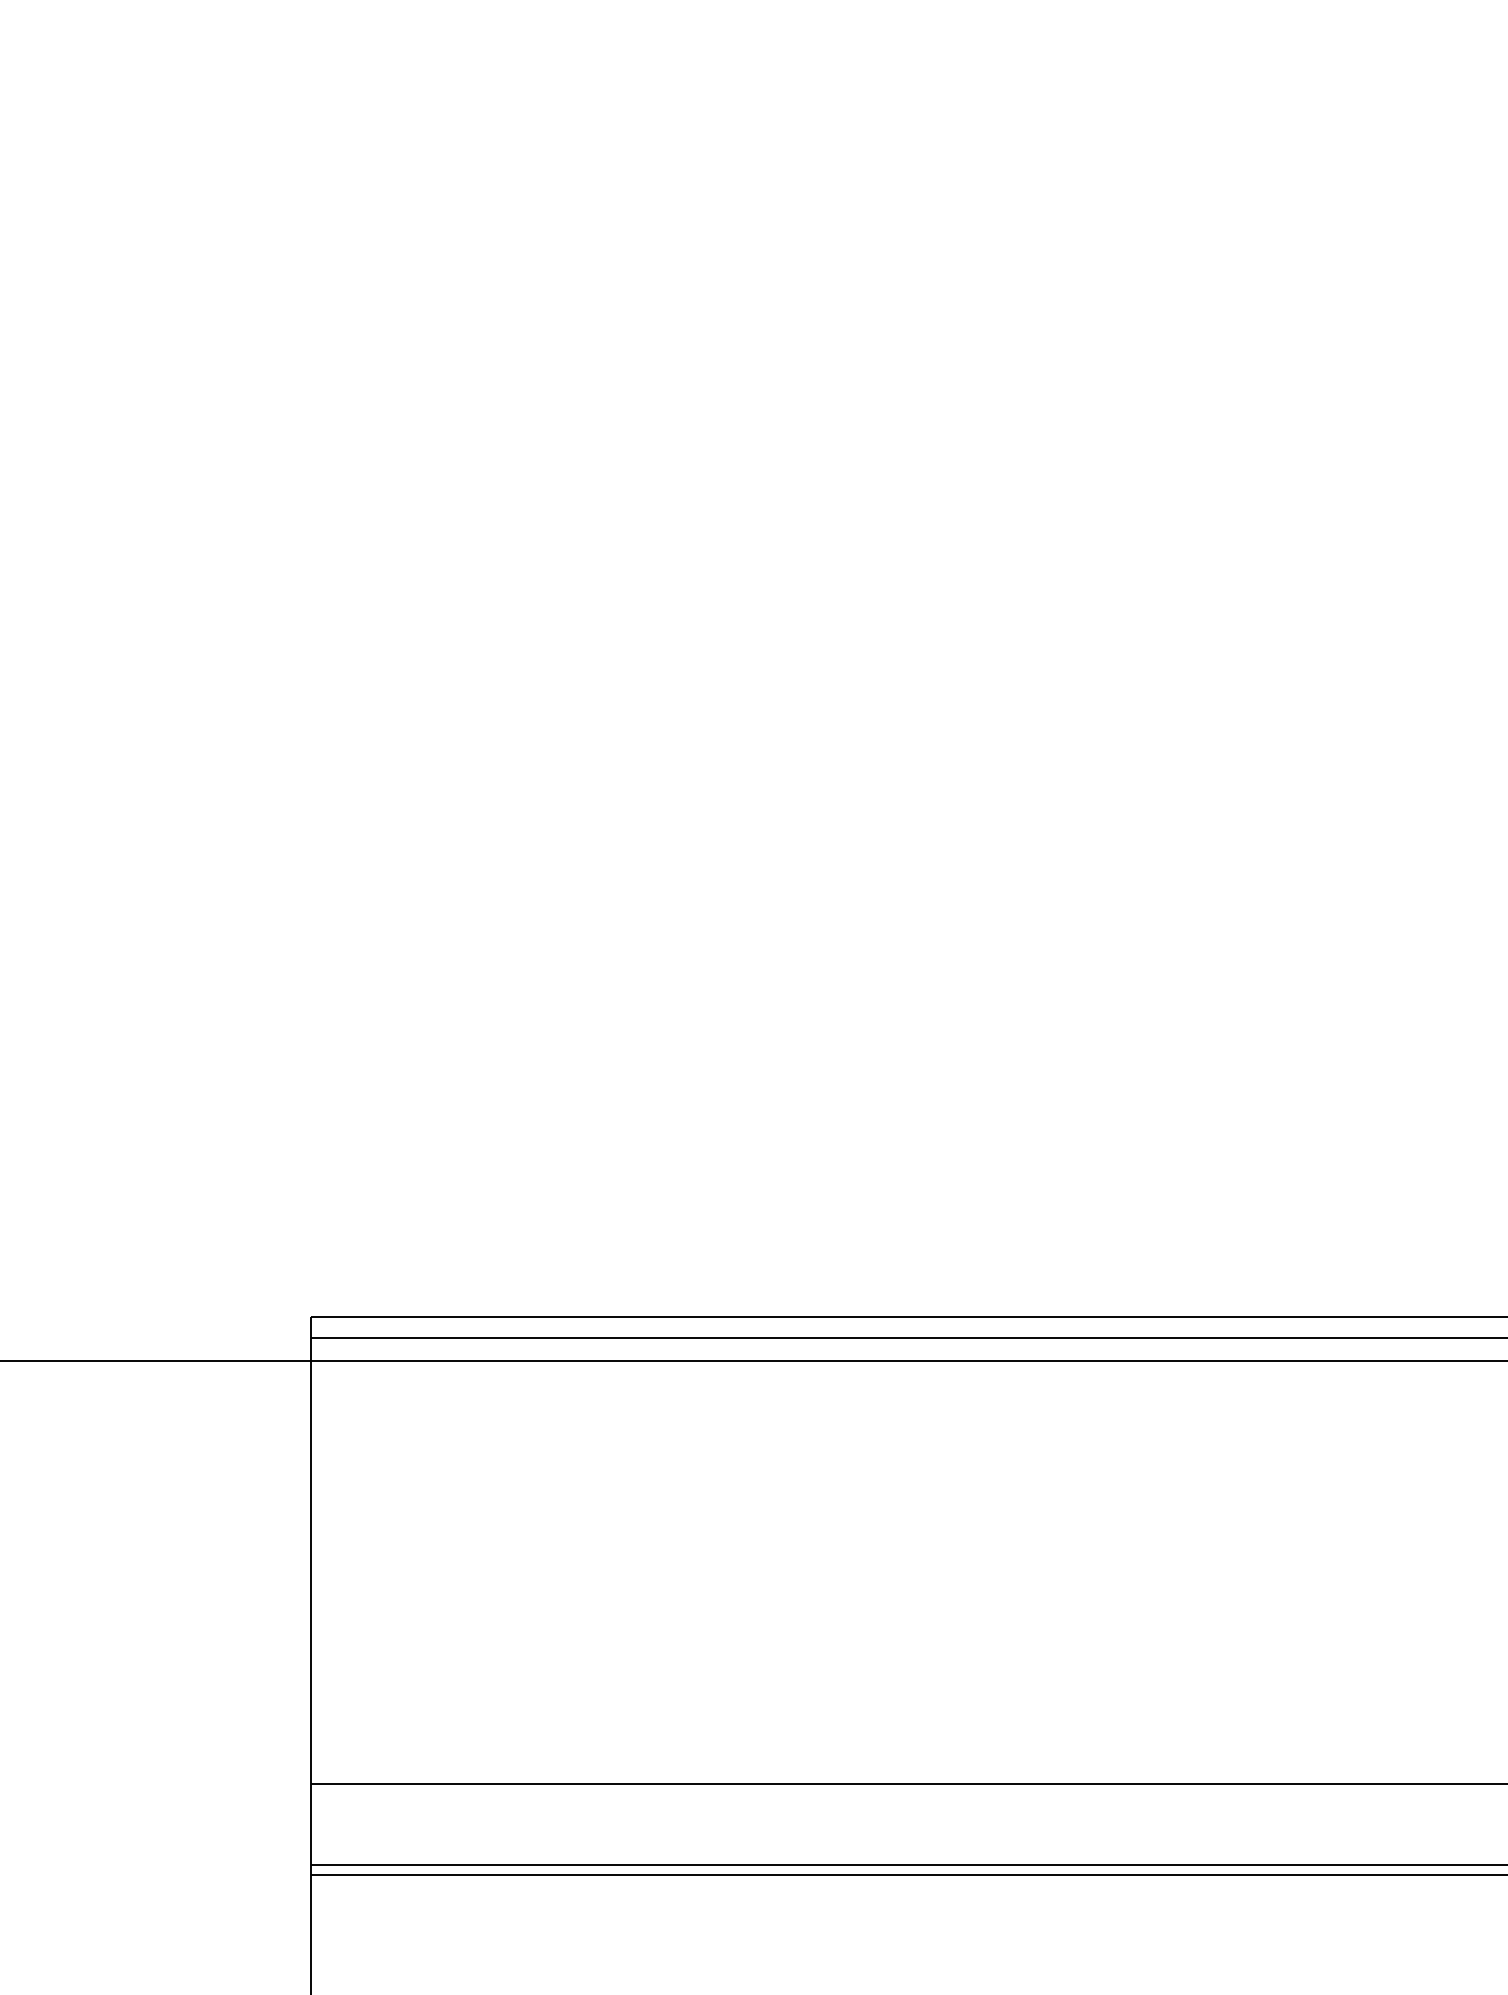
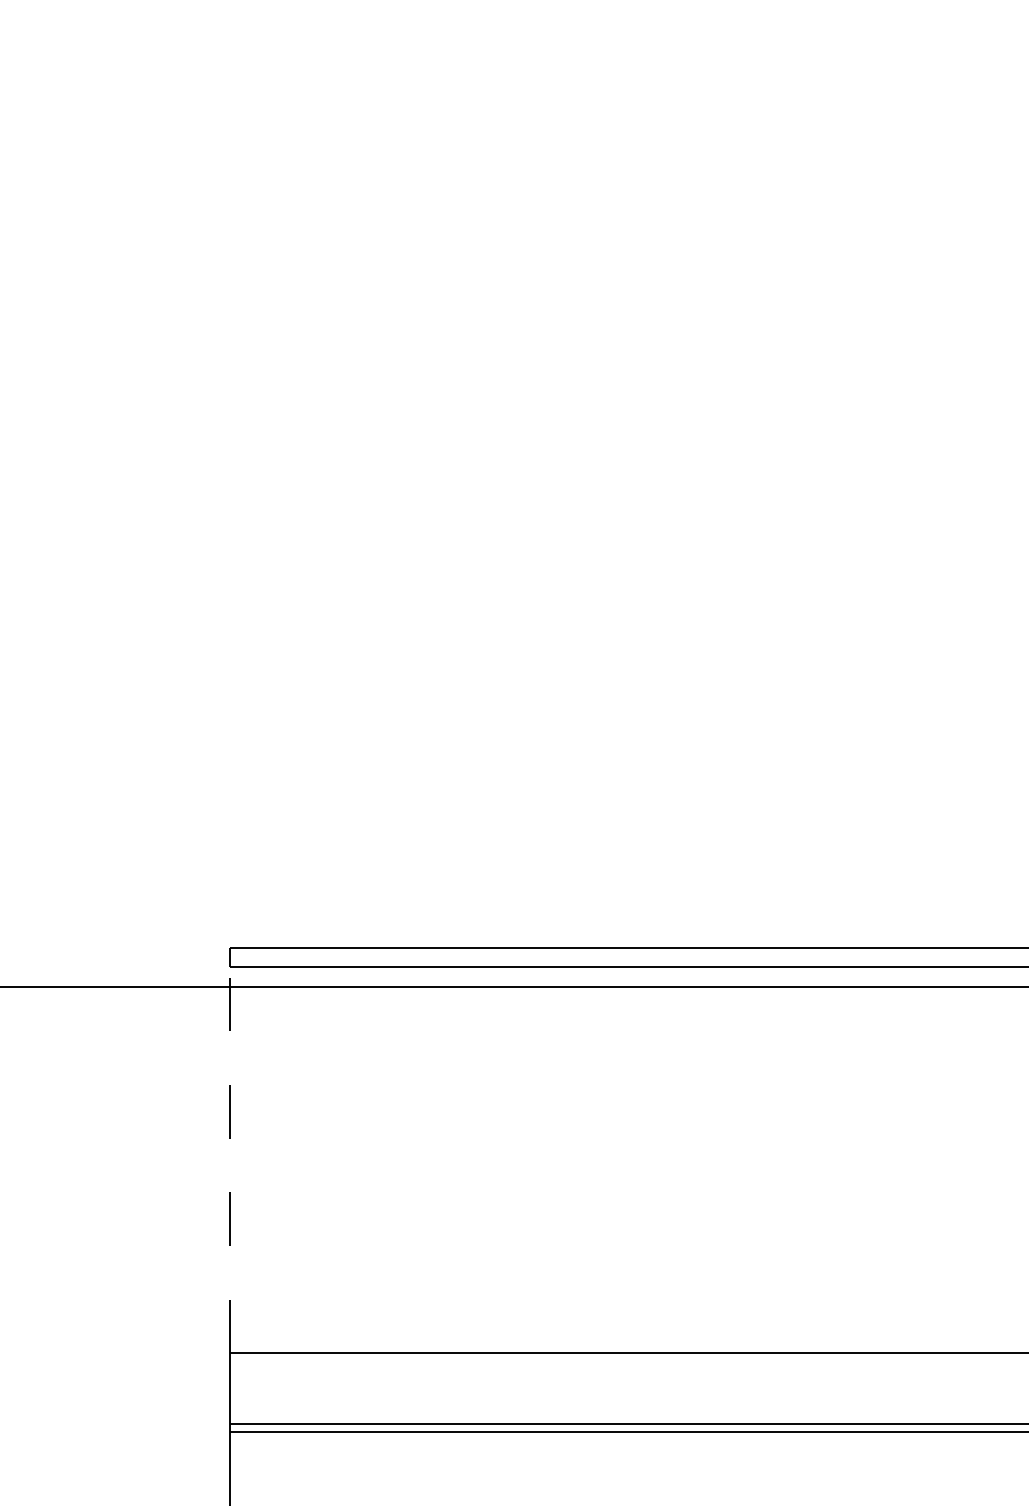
line: (311, 1560) -> (229, 1159), solid -> dashed

